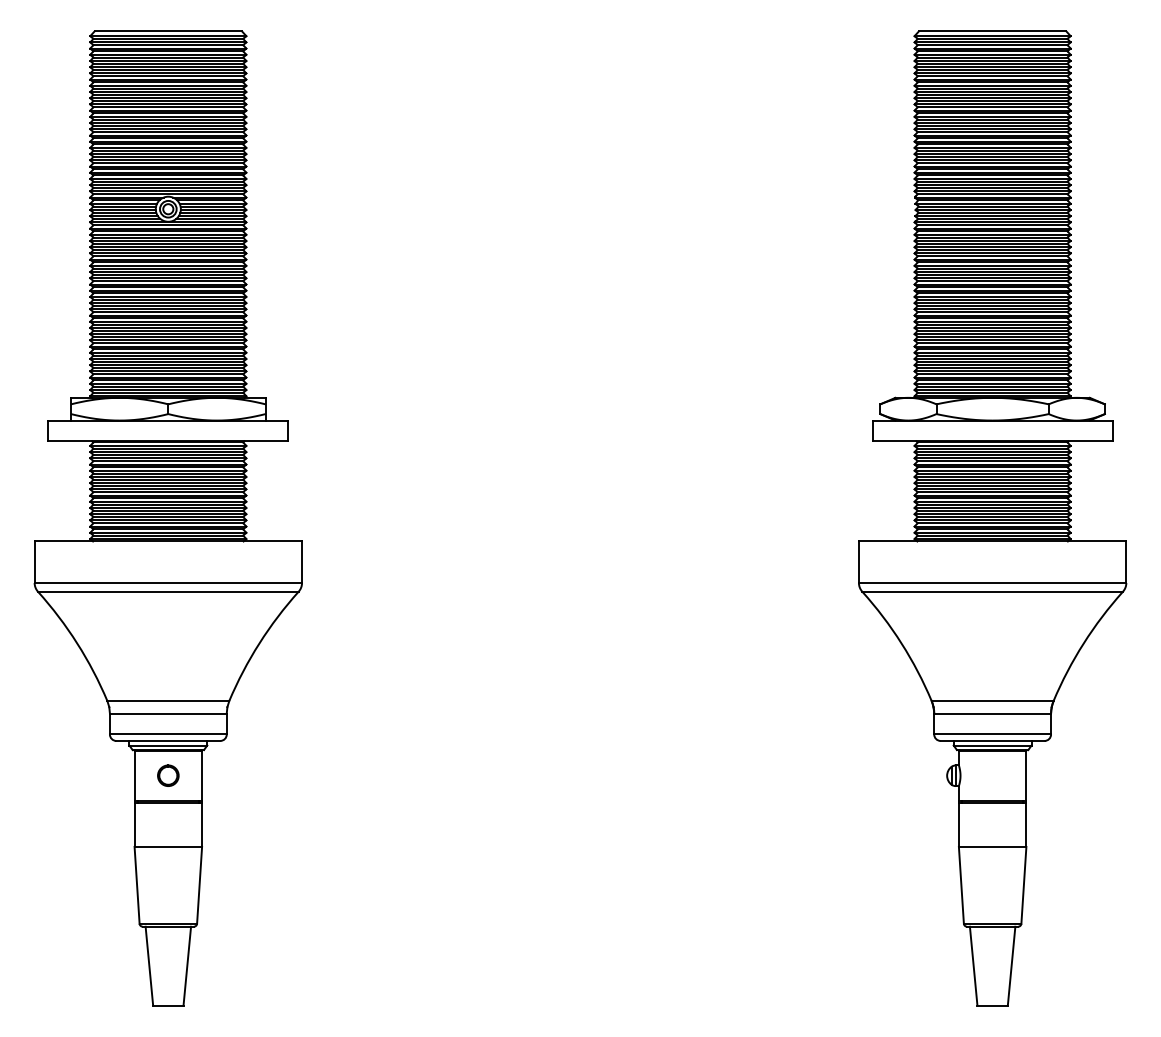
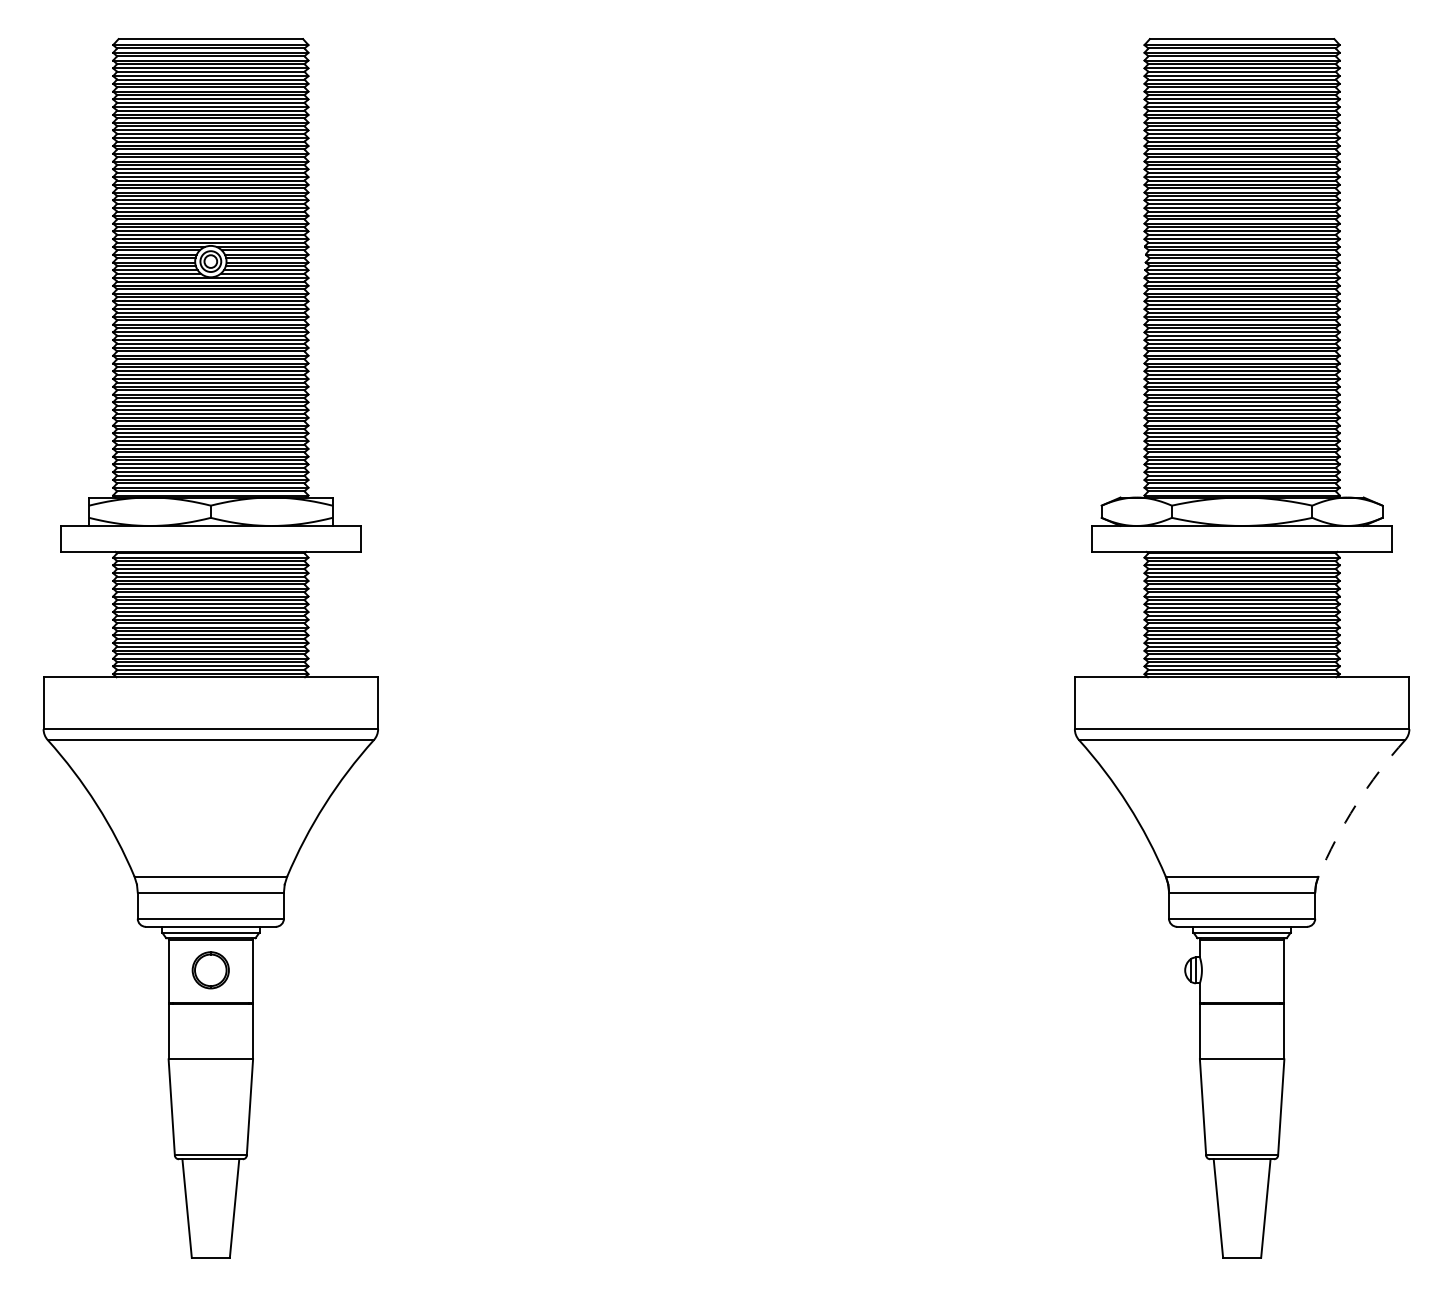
arc: (1084, 643) -> (1356, 804), solid -> dashed
part: (168, 775) -> (210, 970), size x1.4

